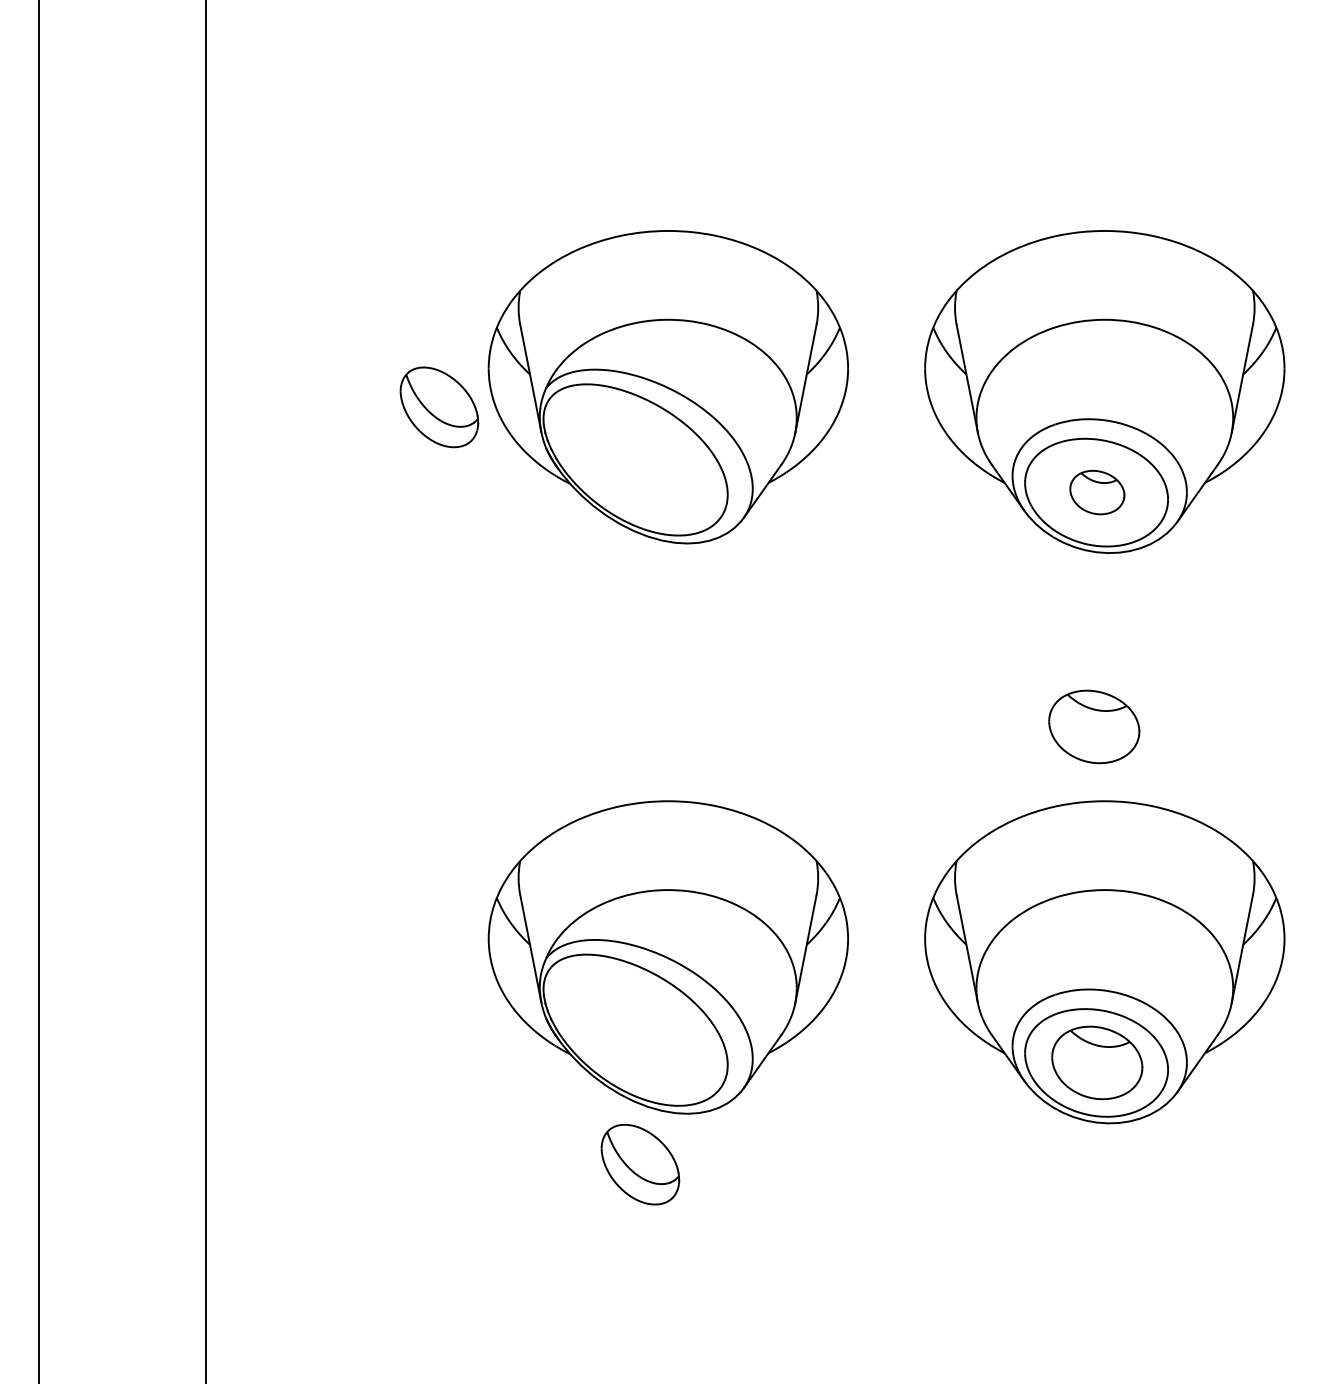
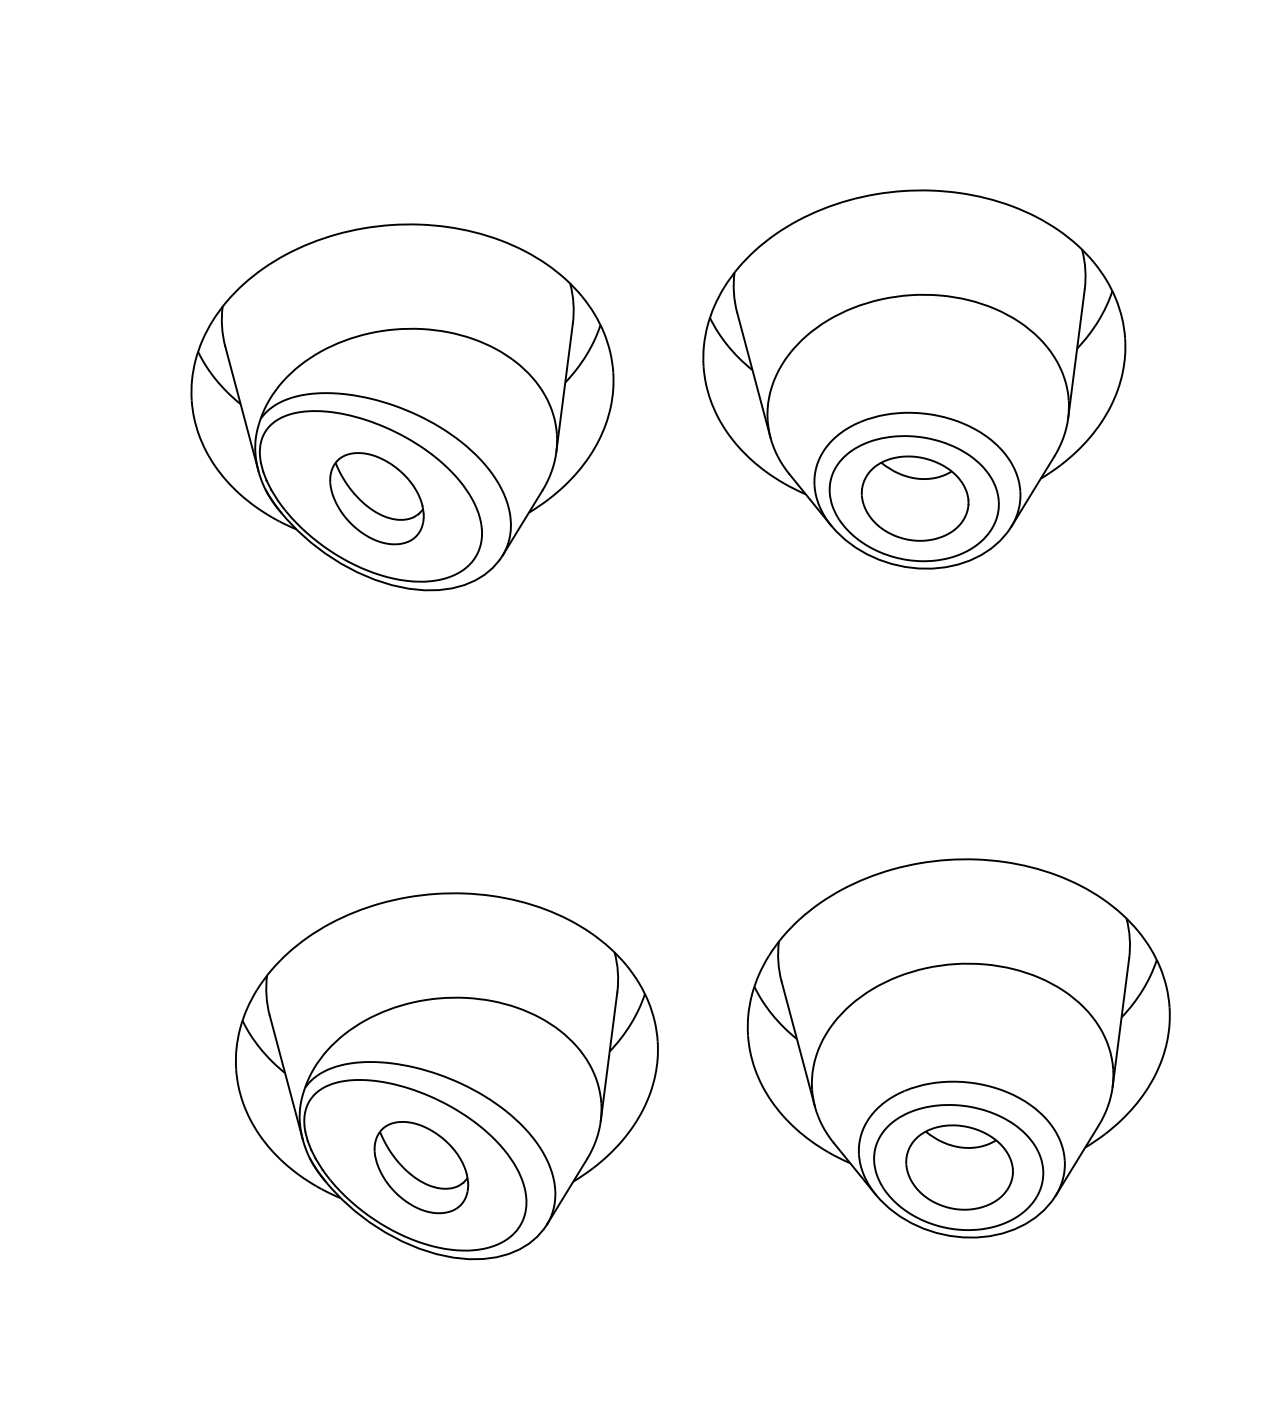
part: (439, 407) -> (377, 498), moved
part: (1097, 492) -> (915, 498), size x1.67
part: (1094, 726) -> (930, 773), removed
part: (640, 1164) -> (421, 1167), moved

